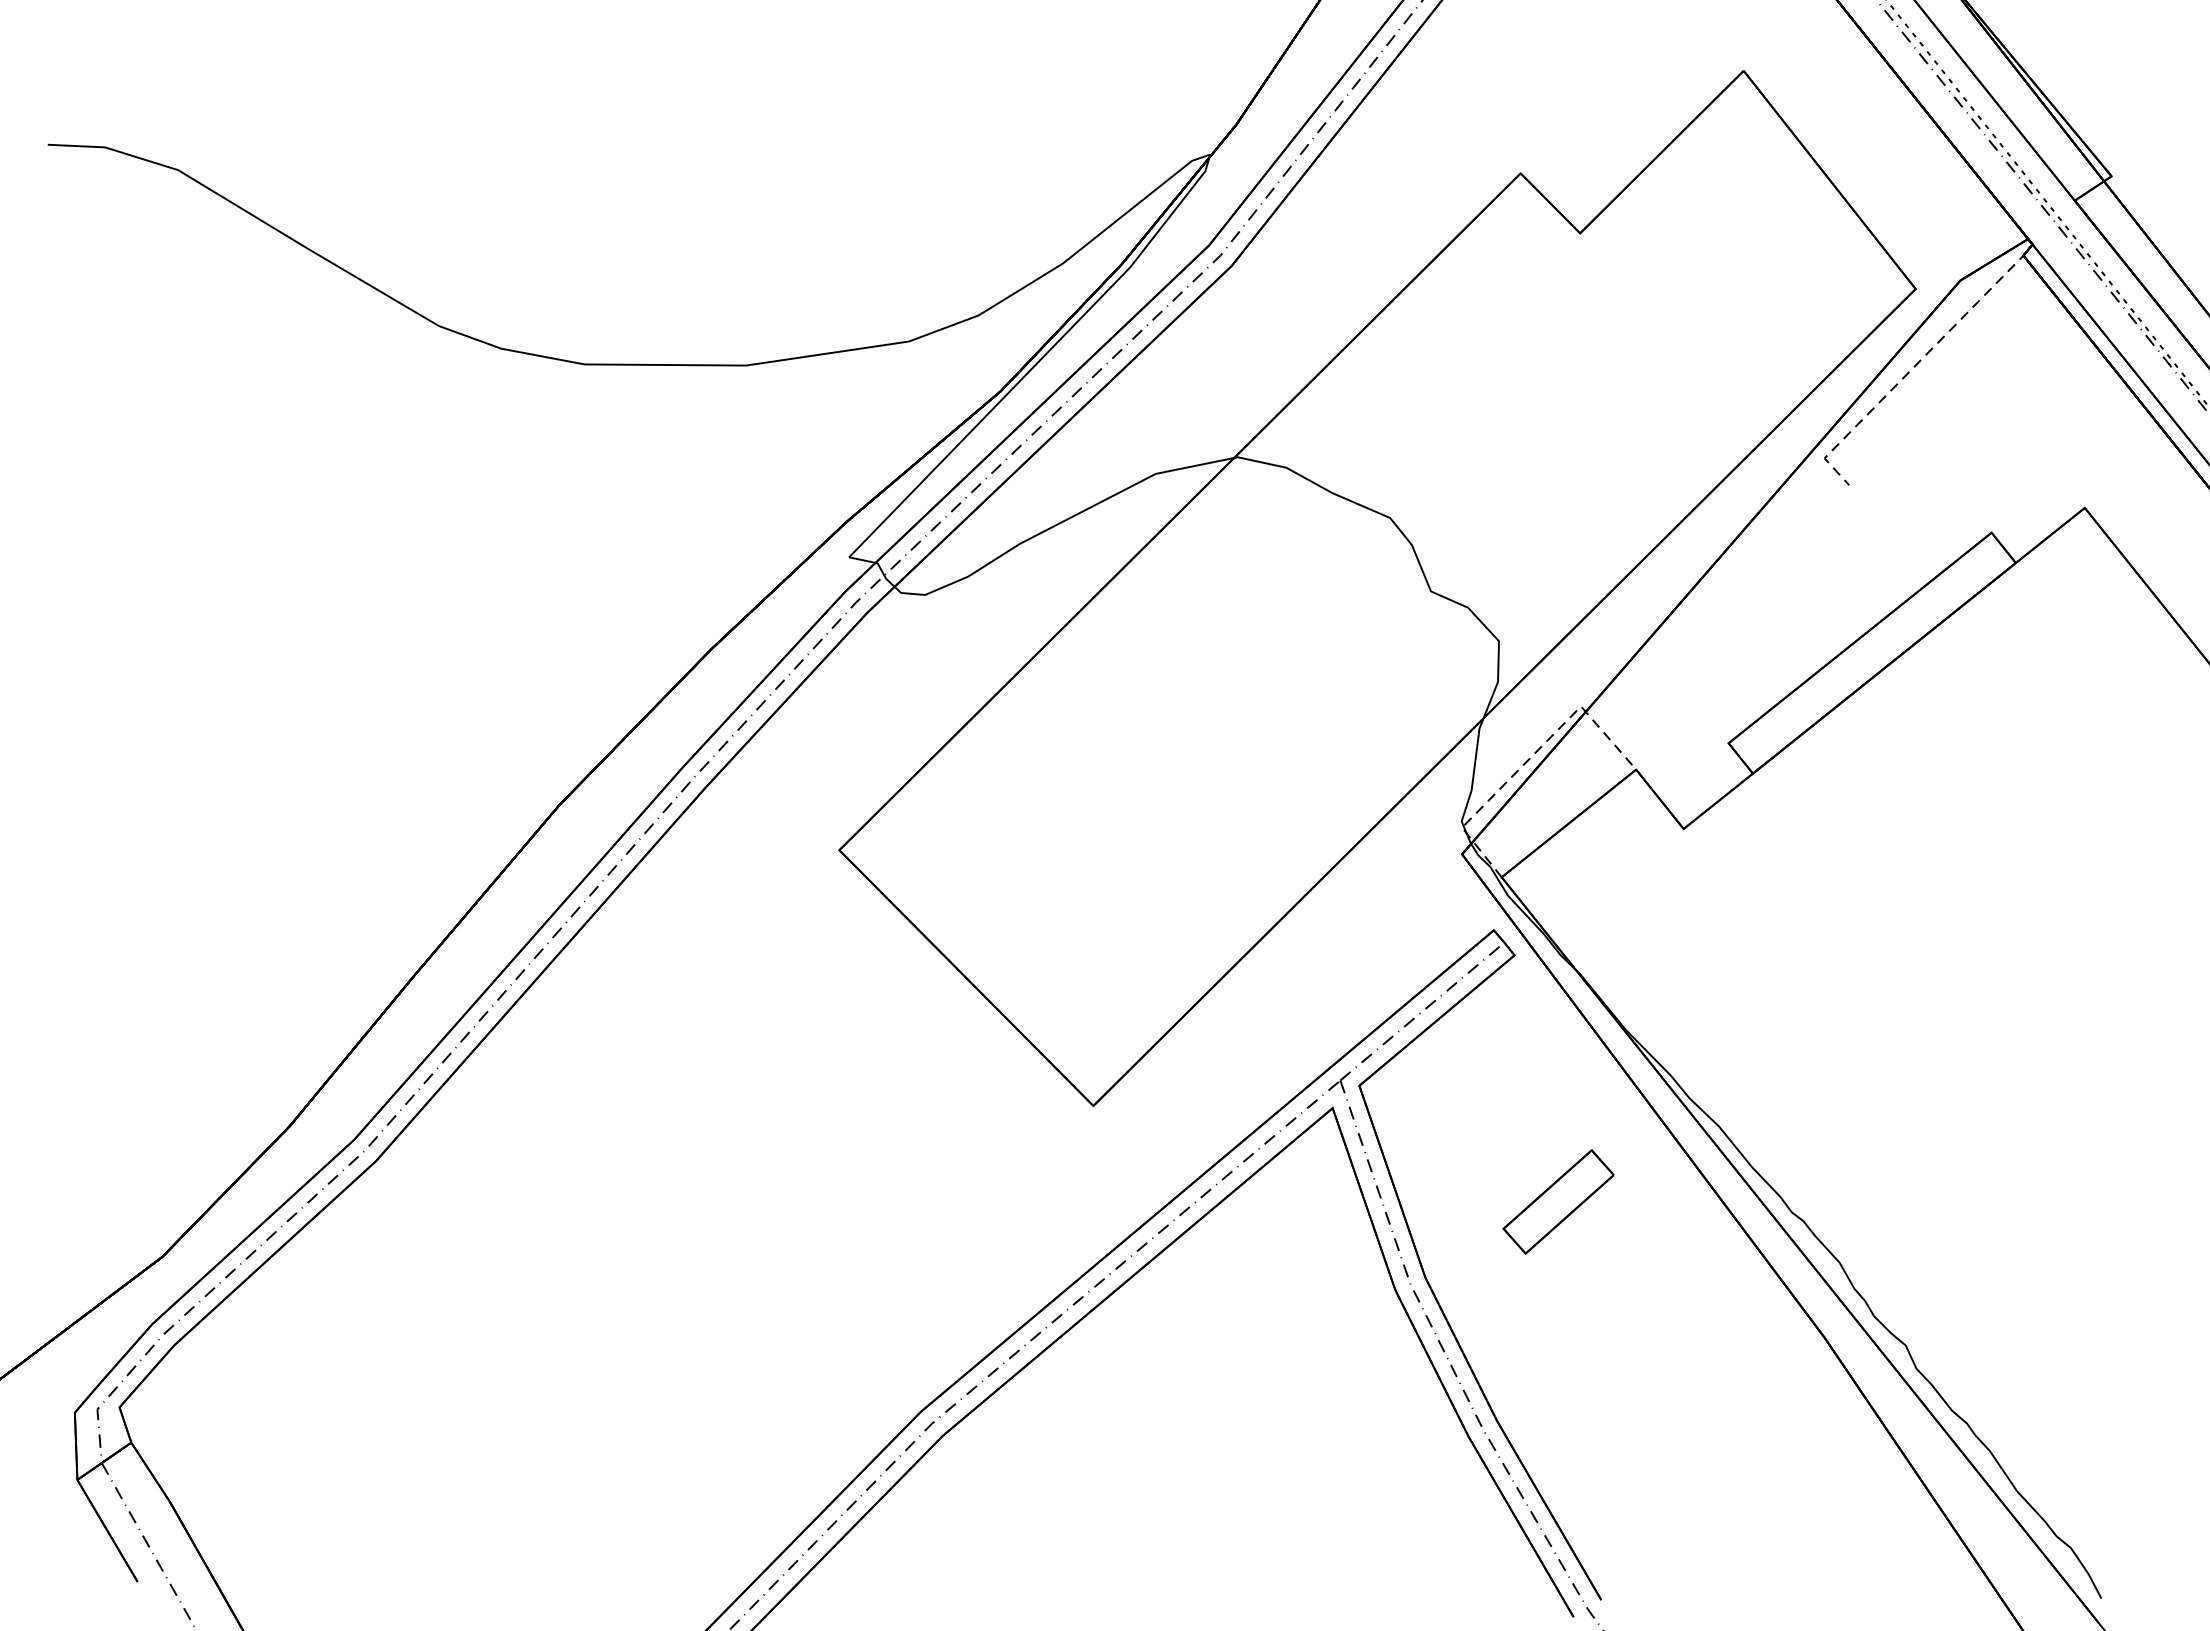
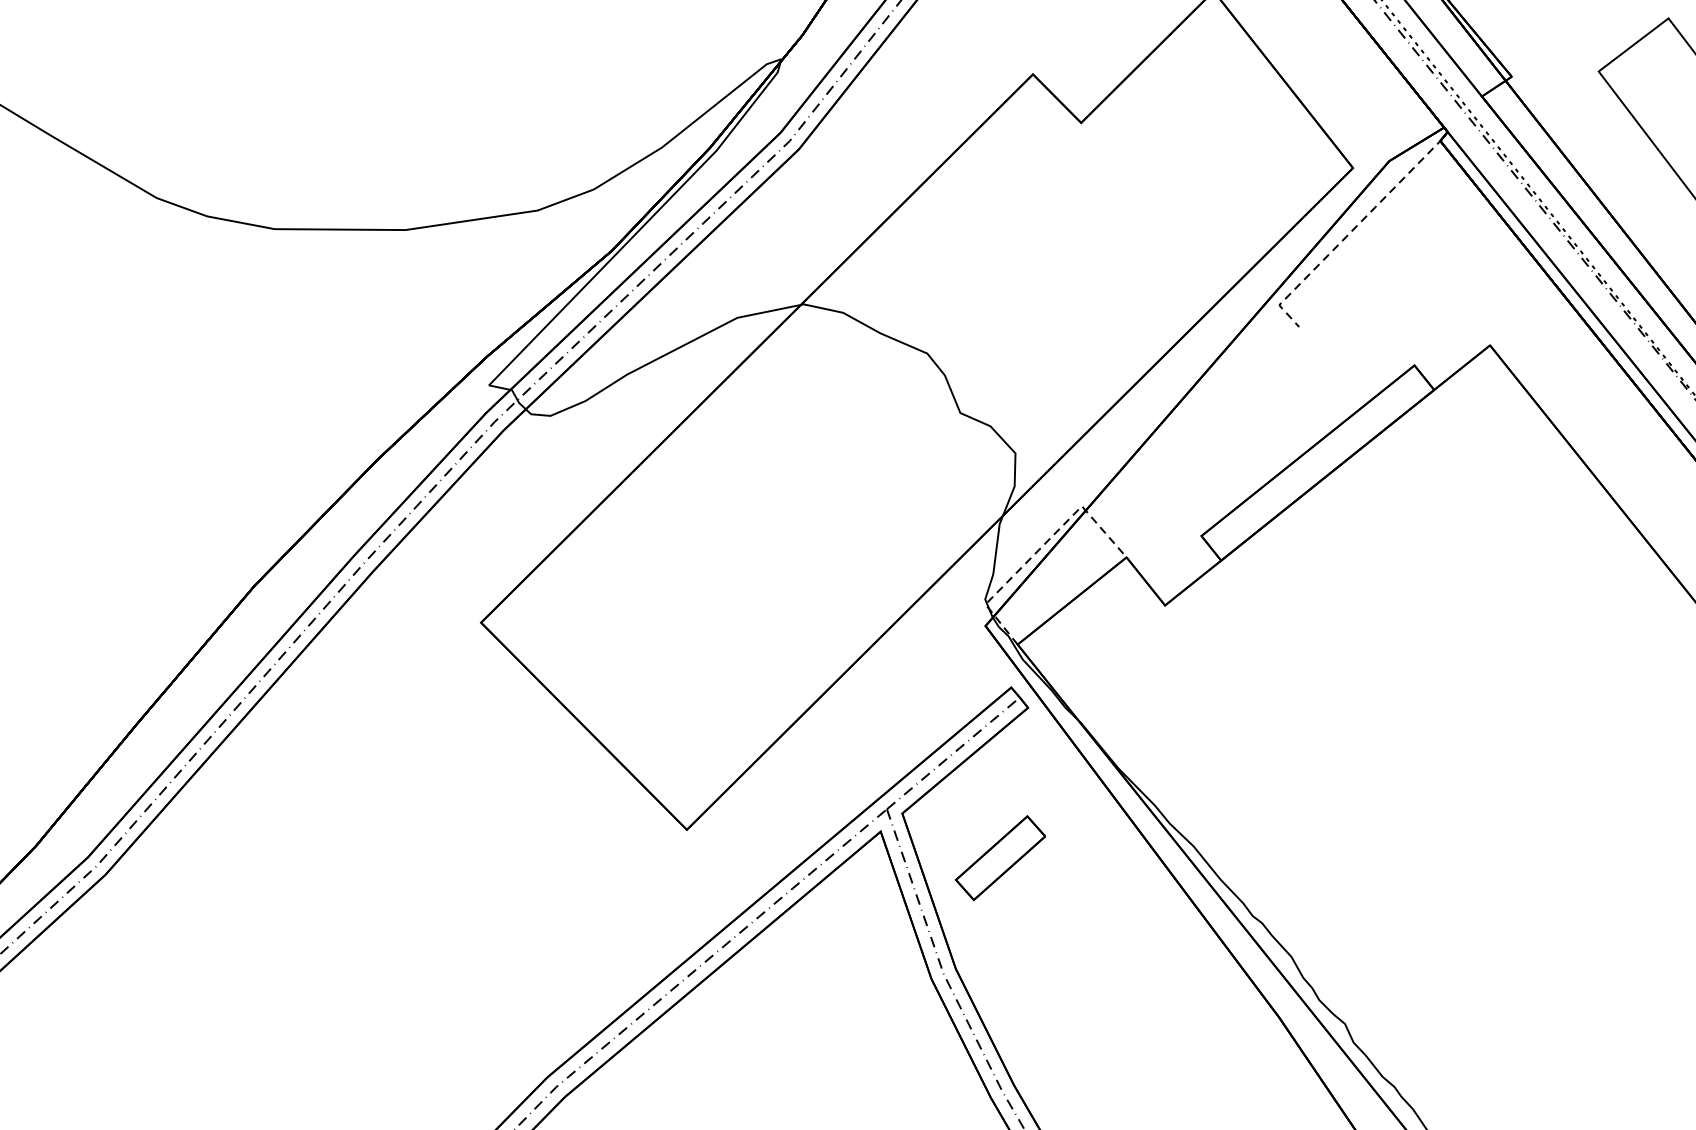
part: (1558, 1201) -> (1000, 857), moved

